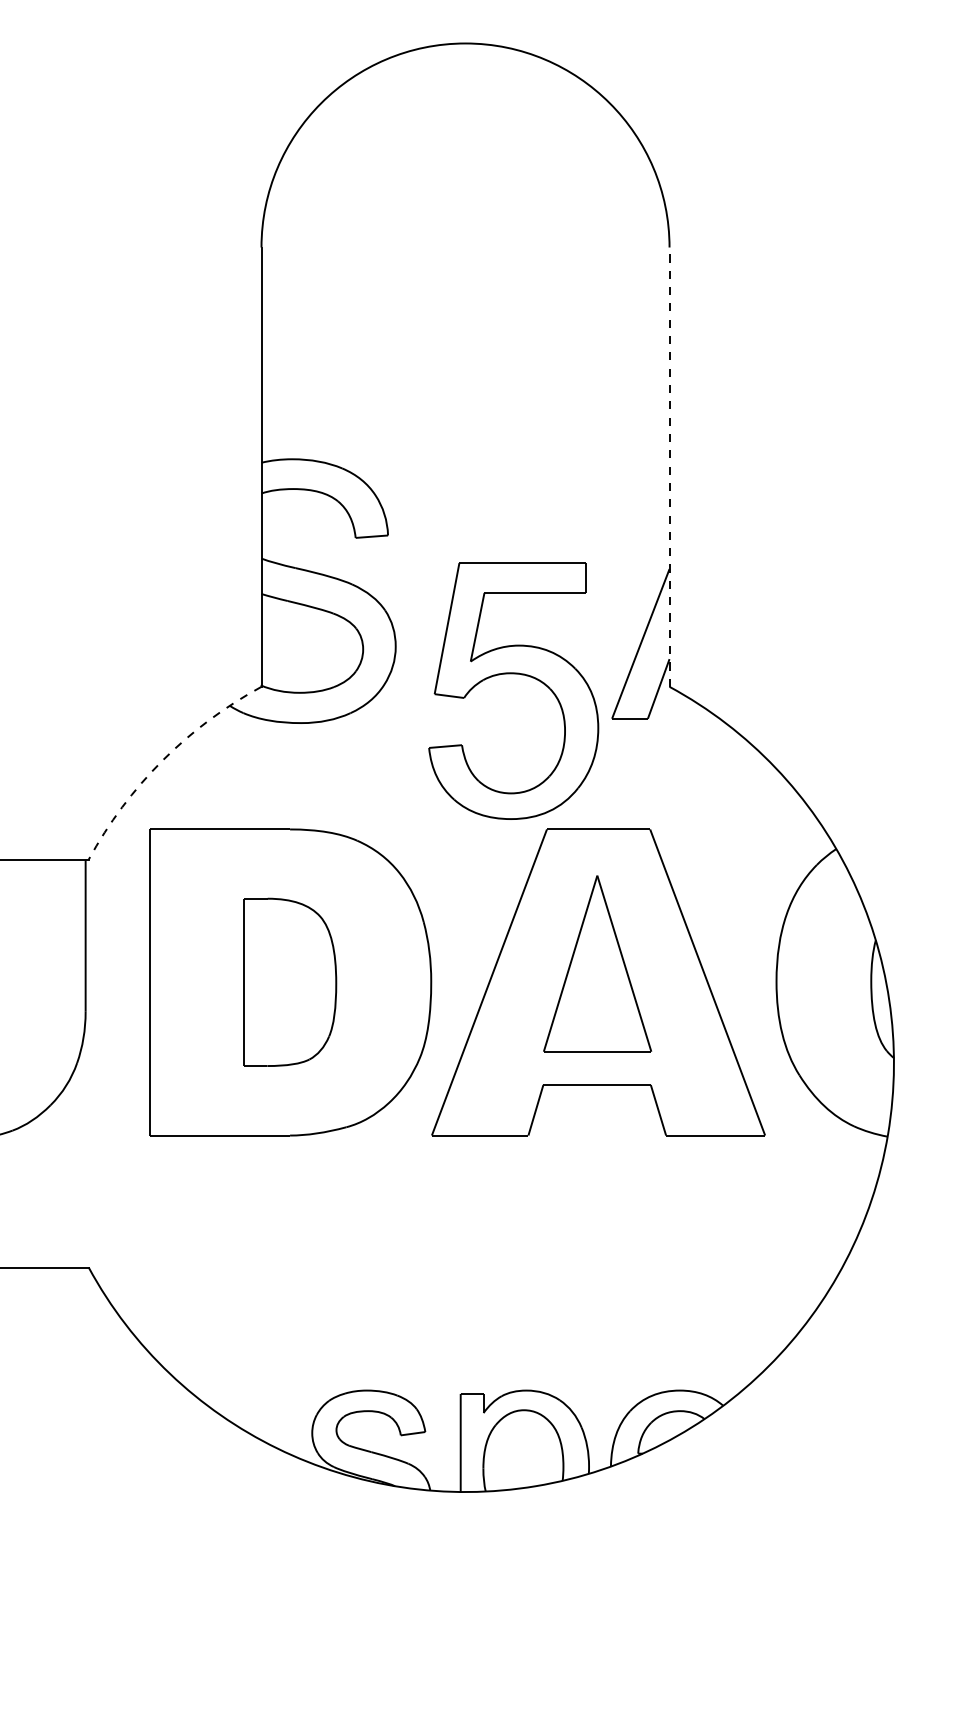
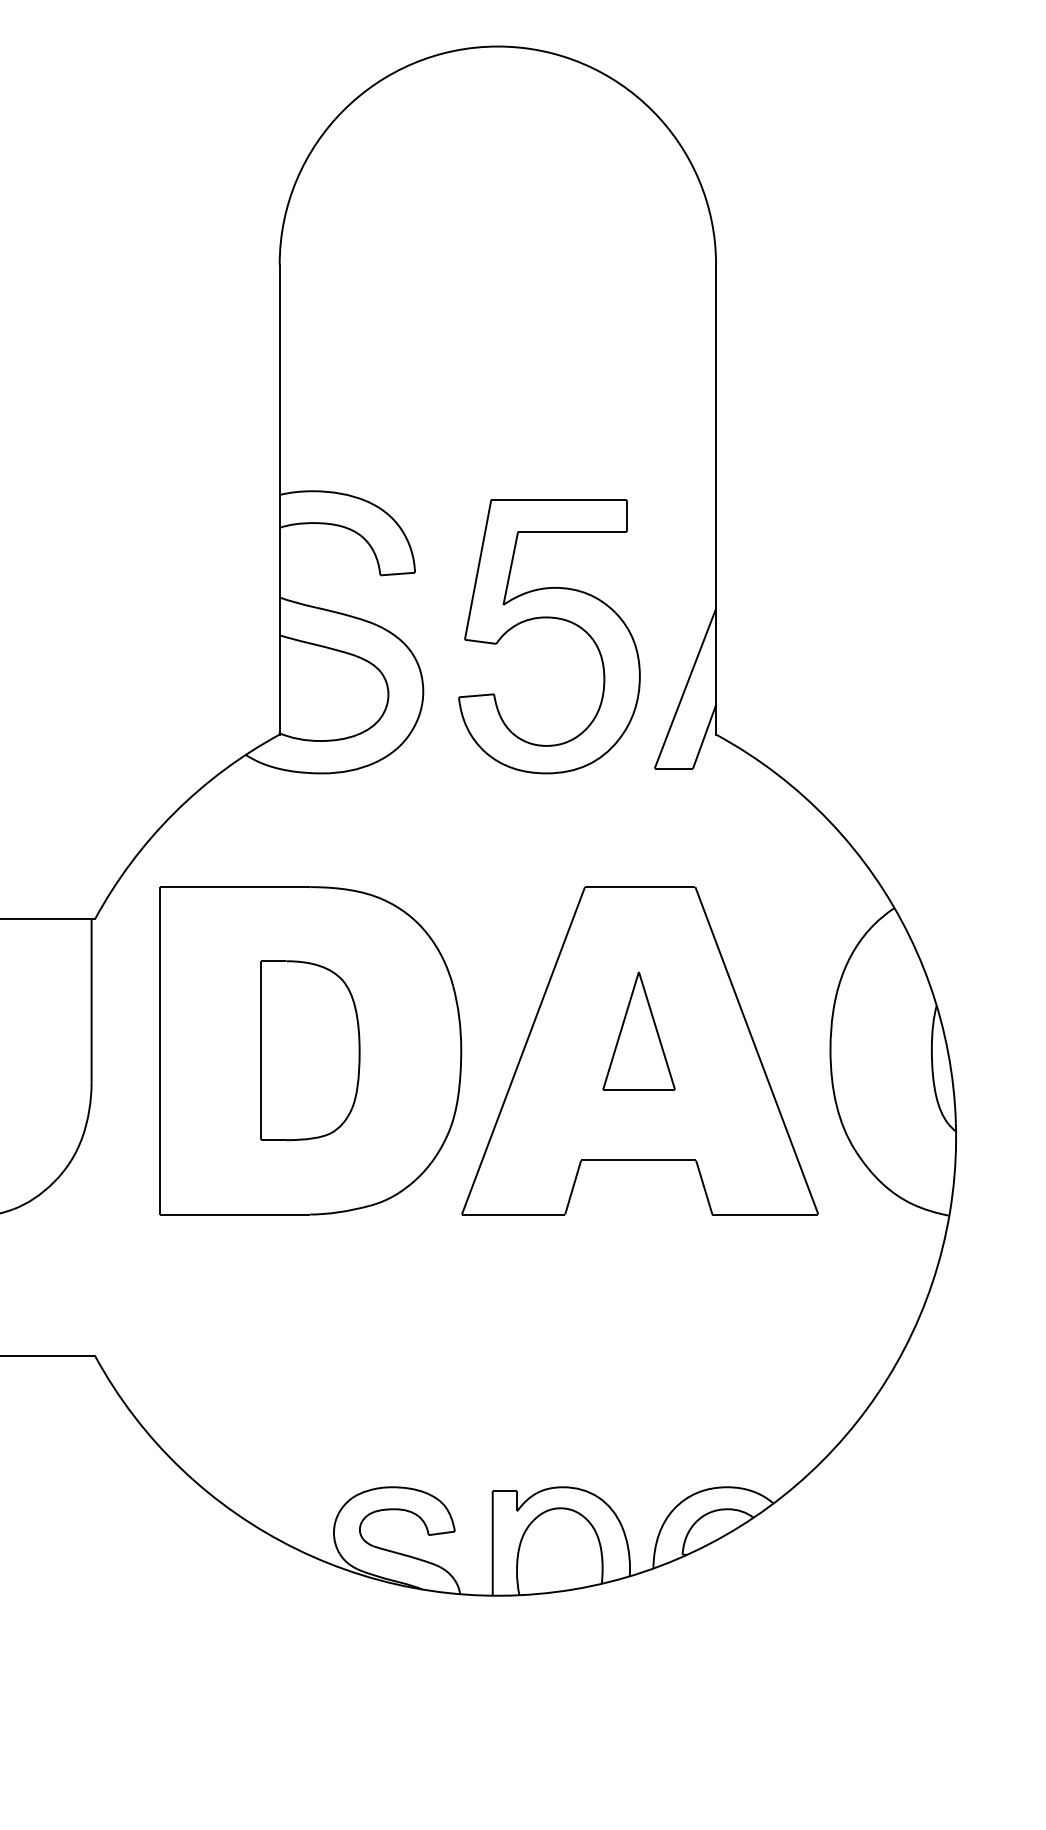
line: (669, 467) -> (716, 500), dashed -> solid
part: (513, 674) -> (549, 618), moved
arc: (162, 760) -> (173, 813), dashed -> solid
part: (597, 963) -> (639, 1030), size x0.62

